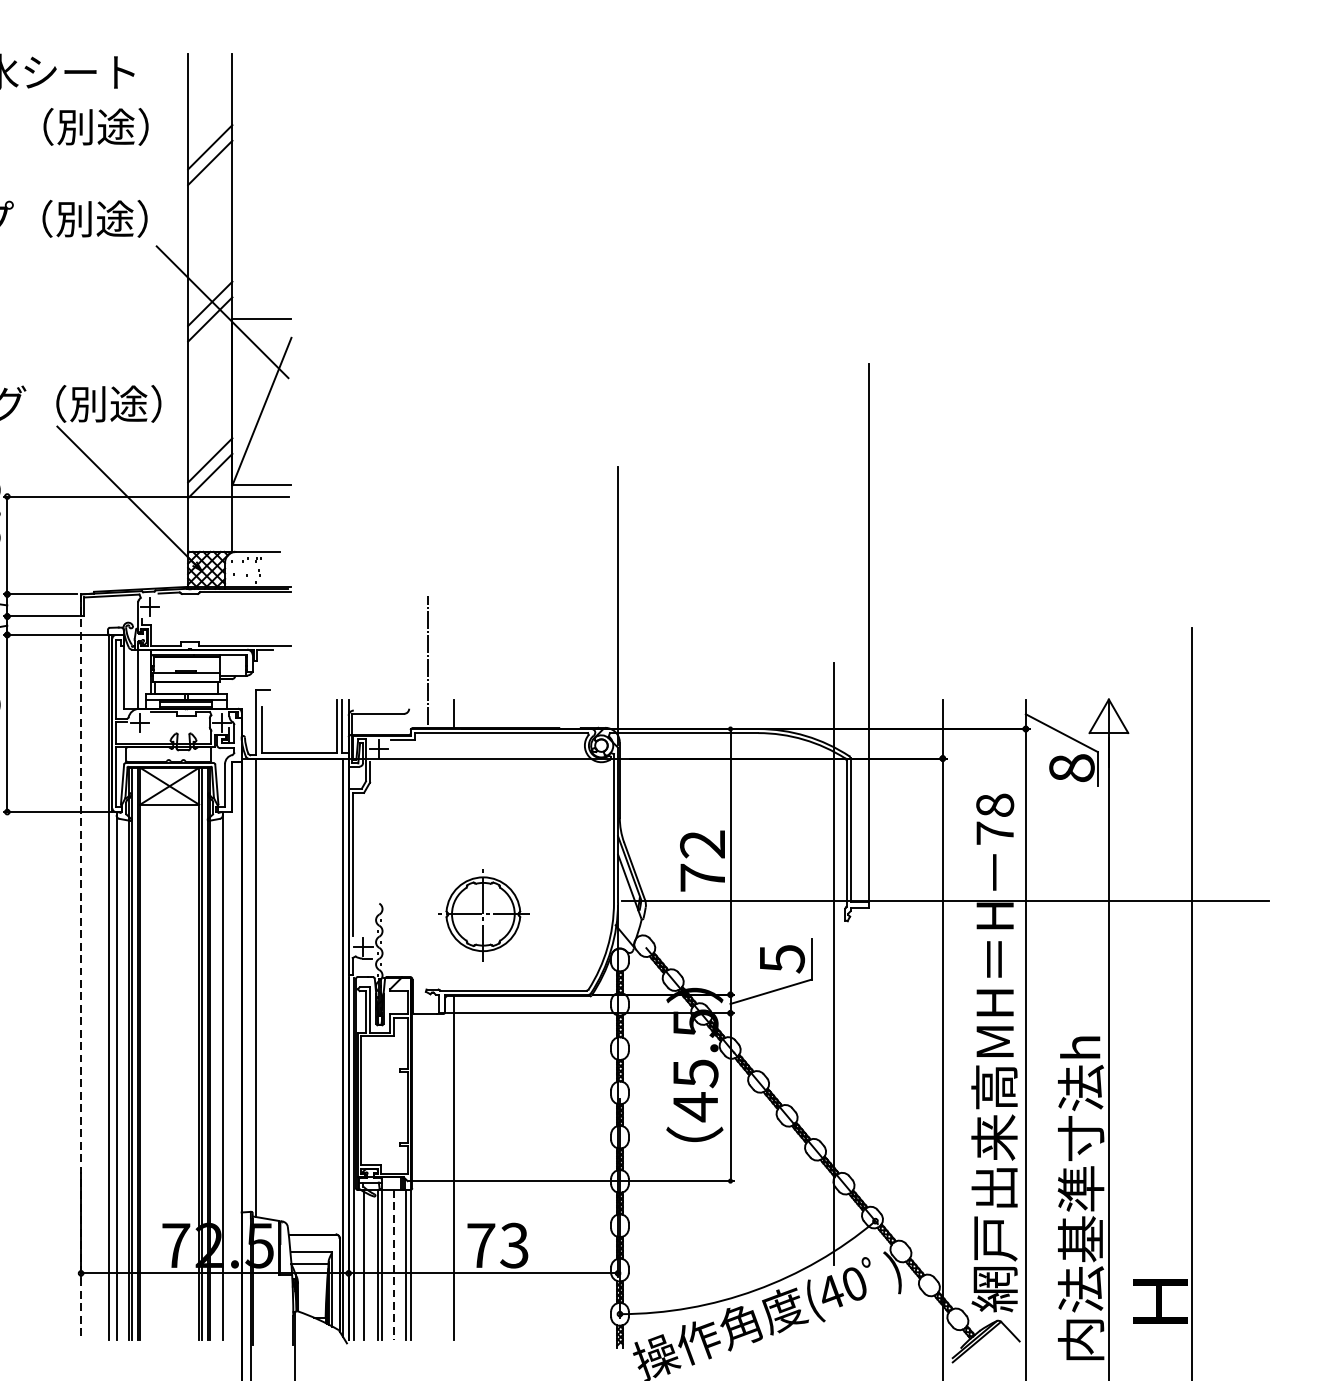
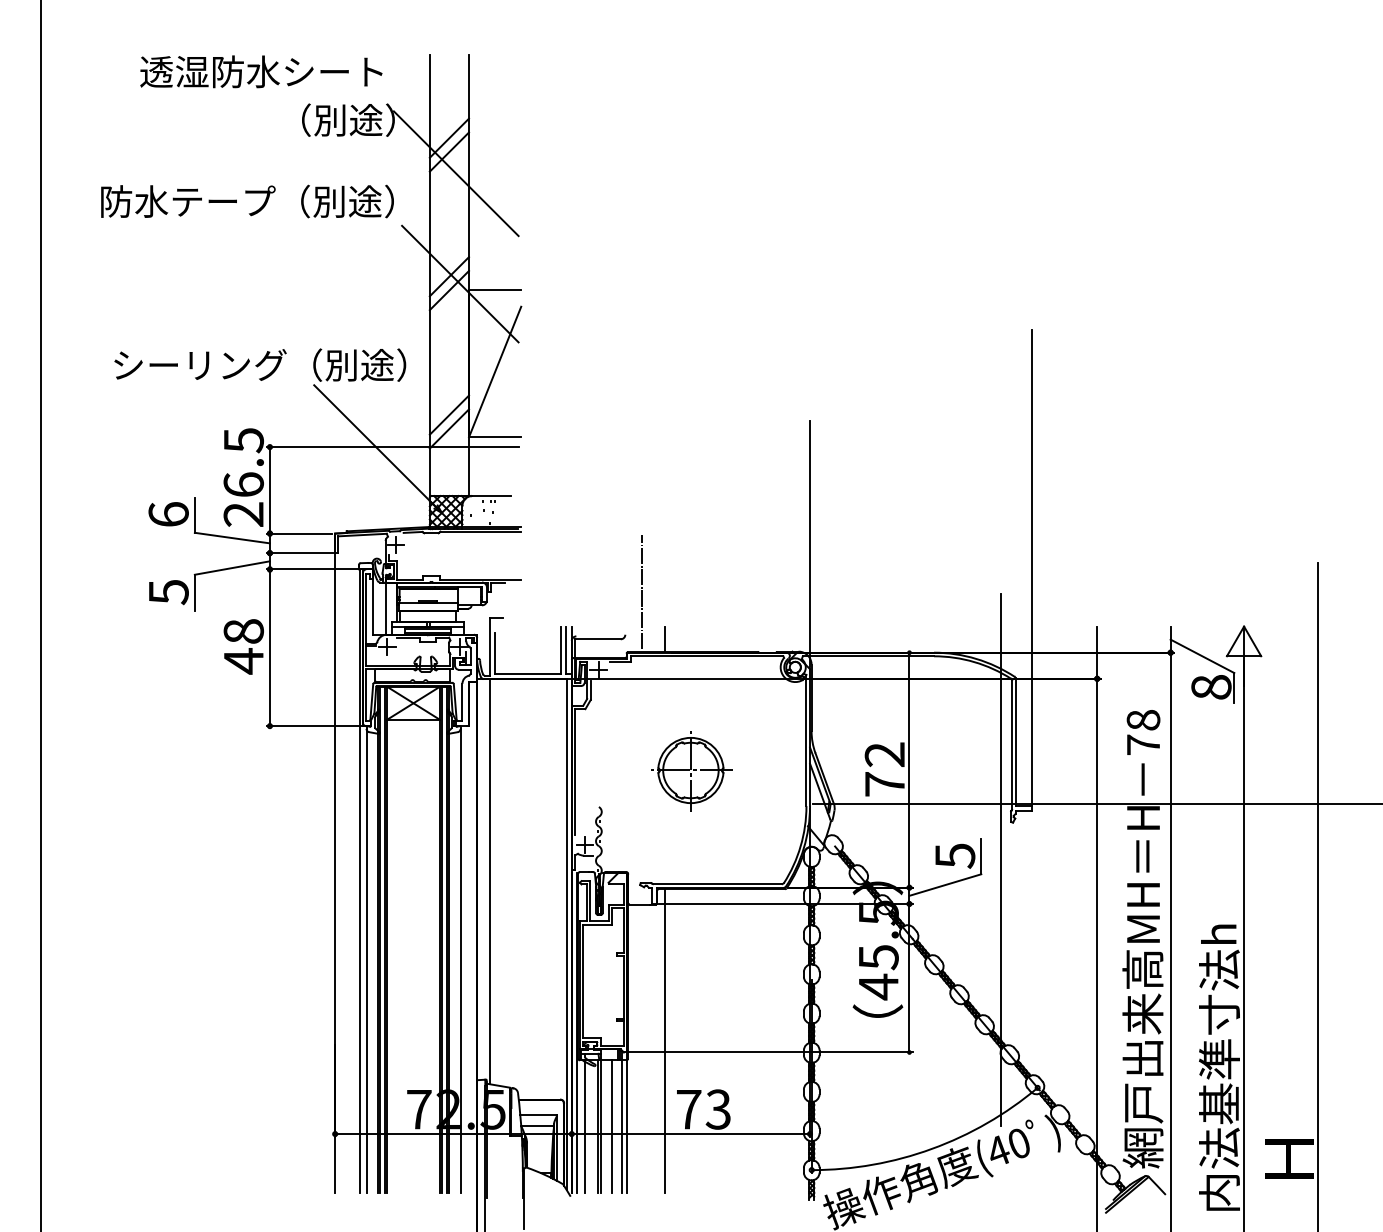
line: (217, 187) -> (455, 173), added
part: (484, 915) -> (691, 771), moved
line: (81, 967) -> (335, 863), dashed -> solid
line: (393, 1264) -> (611, 1126), dashed -> solid

